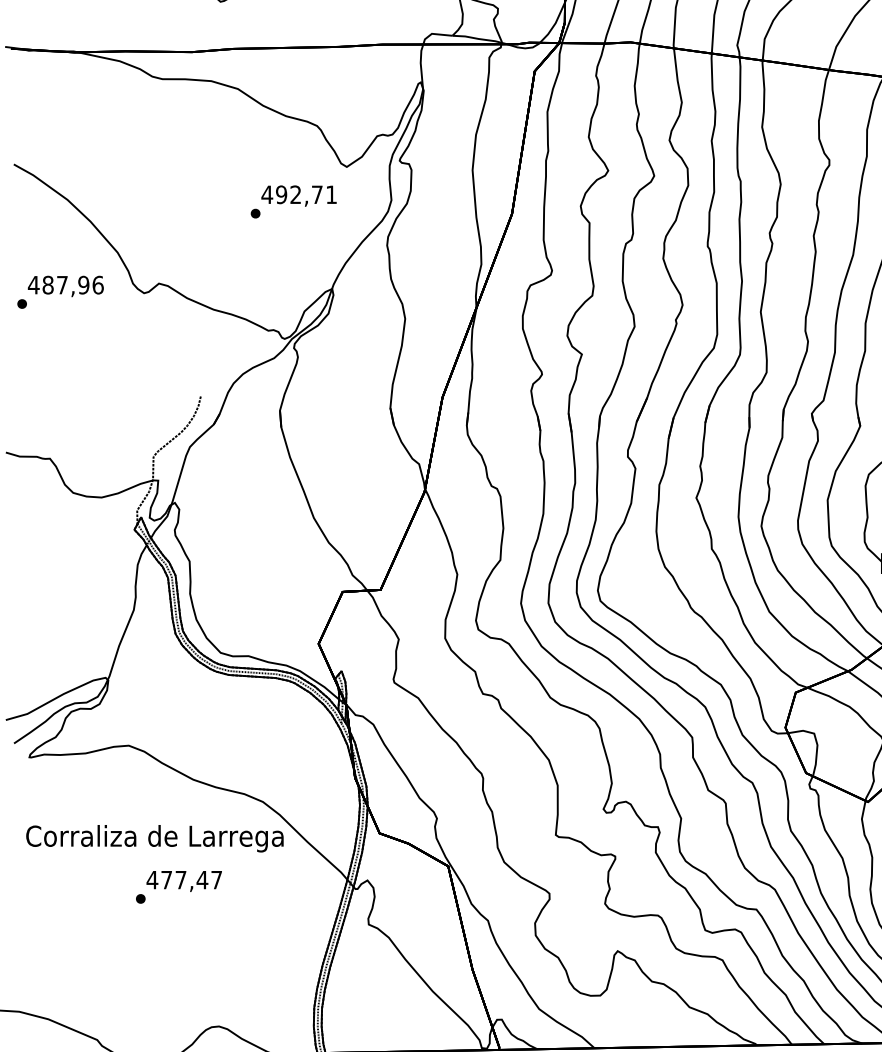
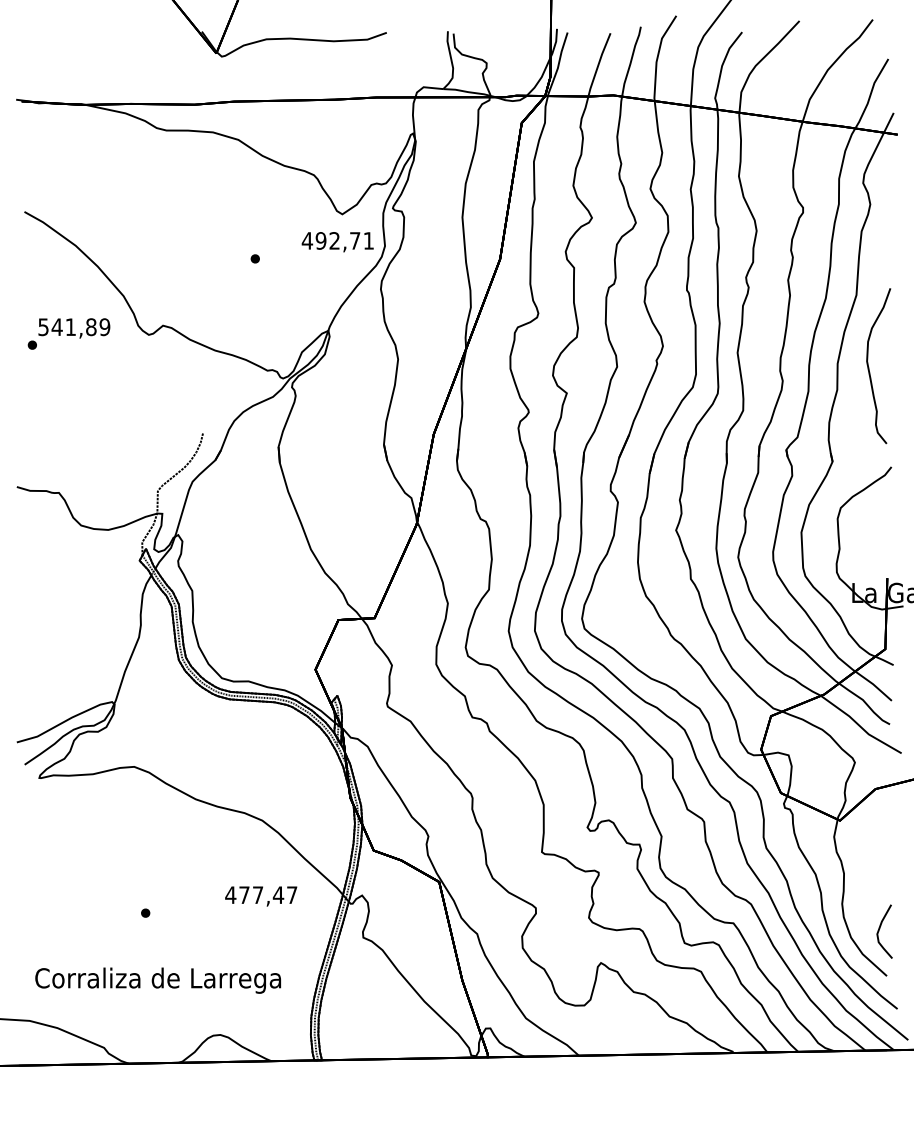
text: (298, 196) -> (337, 242), moved
text: (65, 285) -> (73, 327), 487,96 -> 541,89
text: (154, 838) -> (157, 980), moved
text: (184, 881) -> (261, 896), moved

